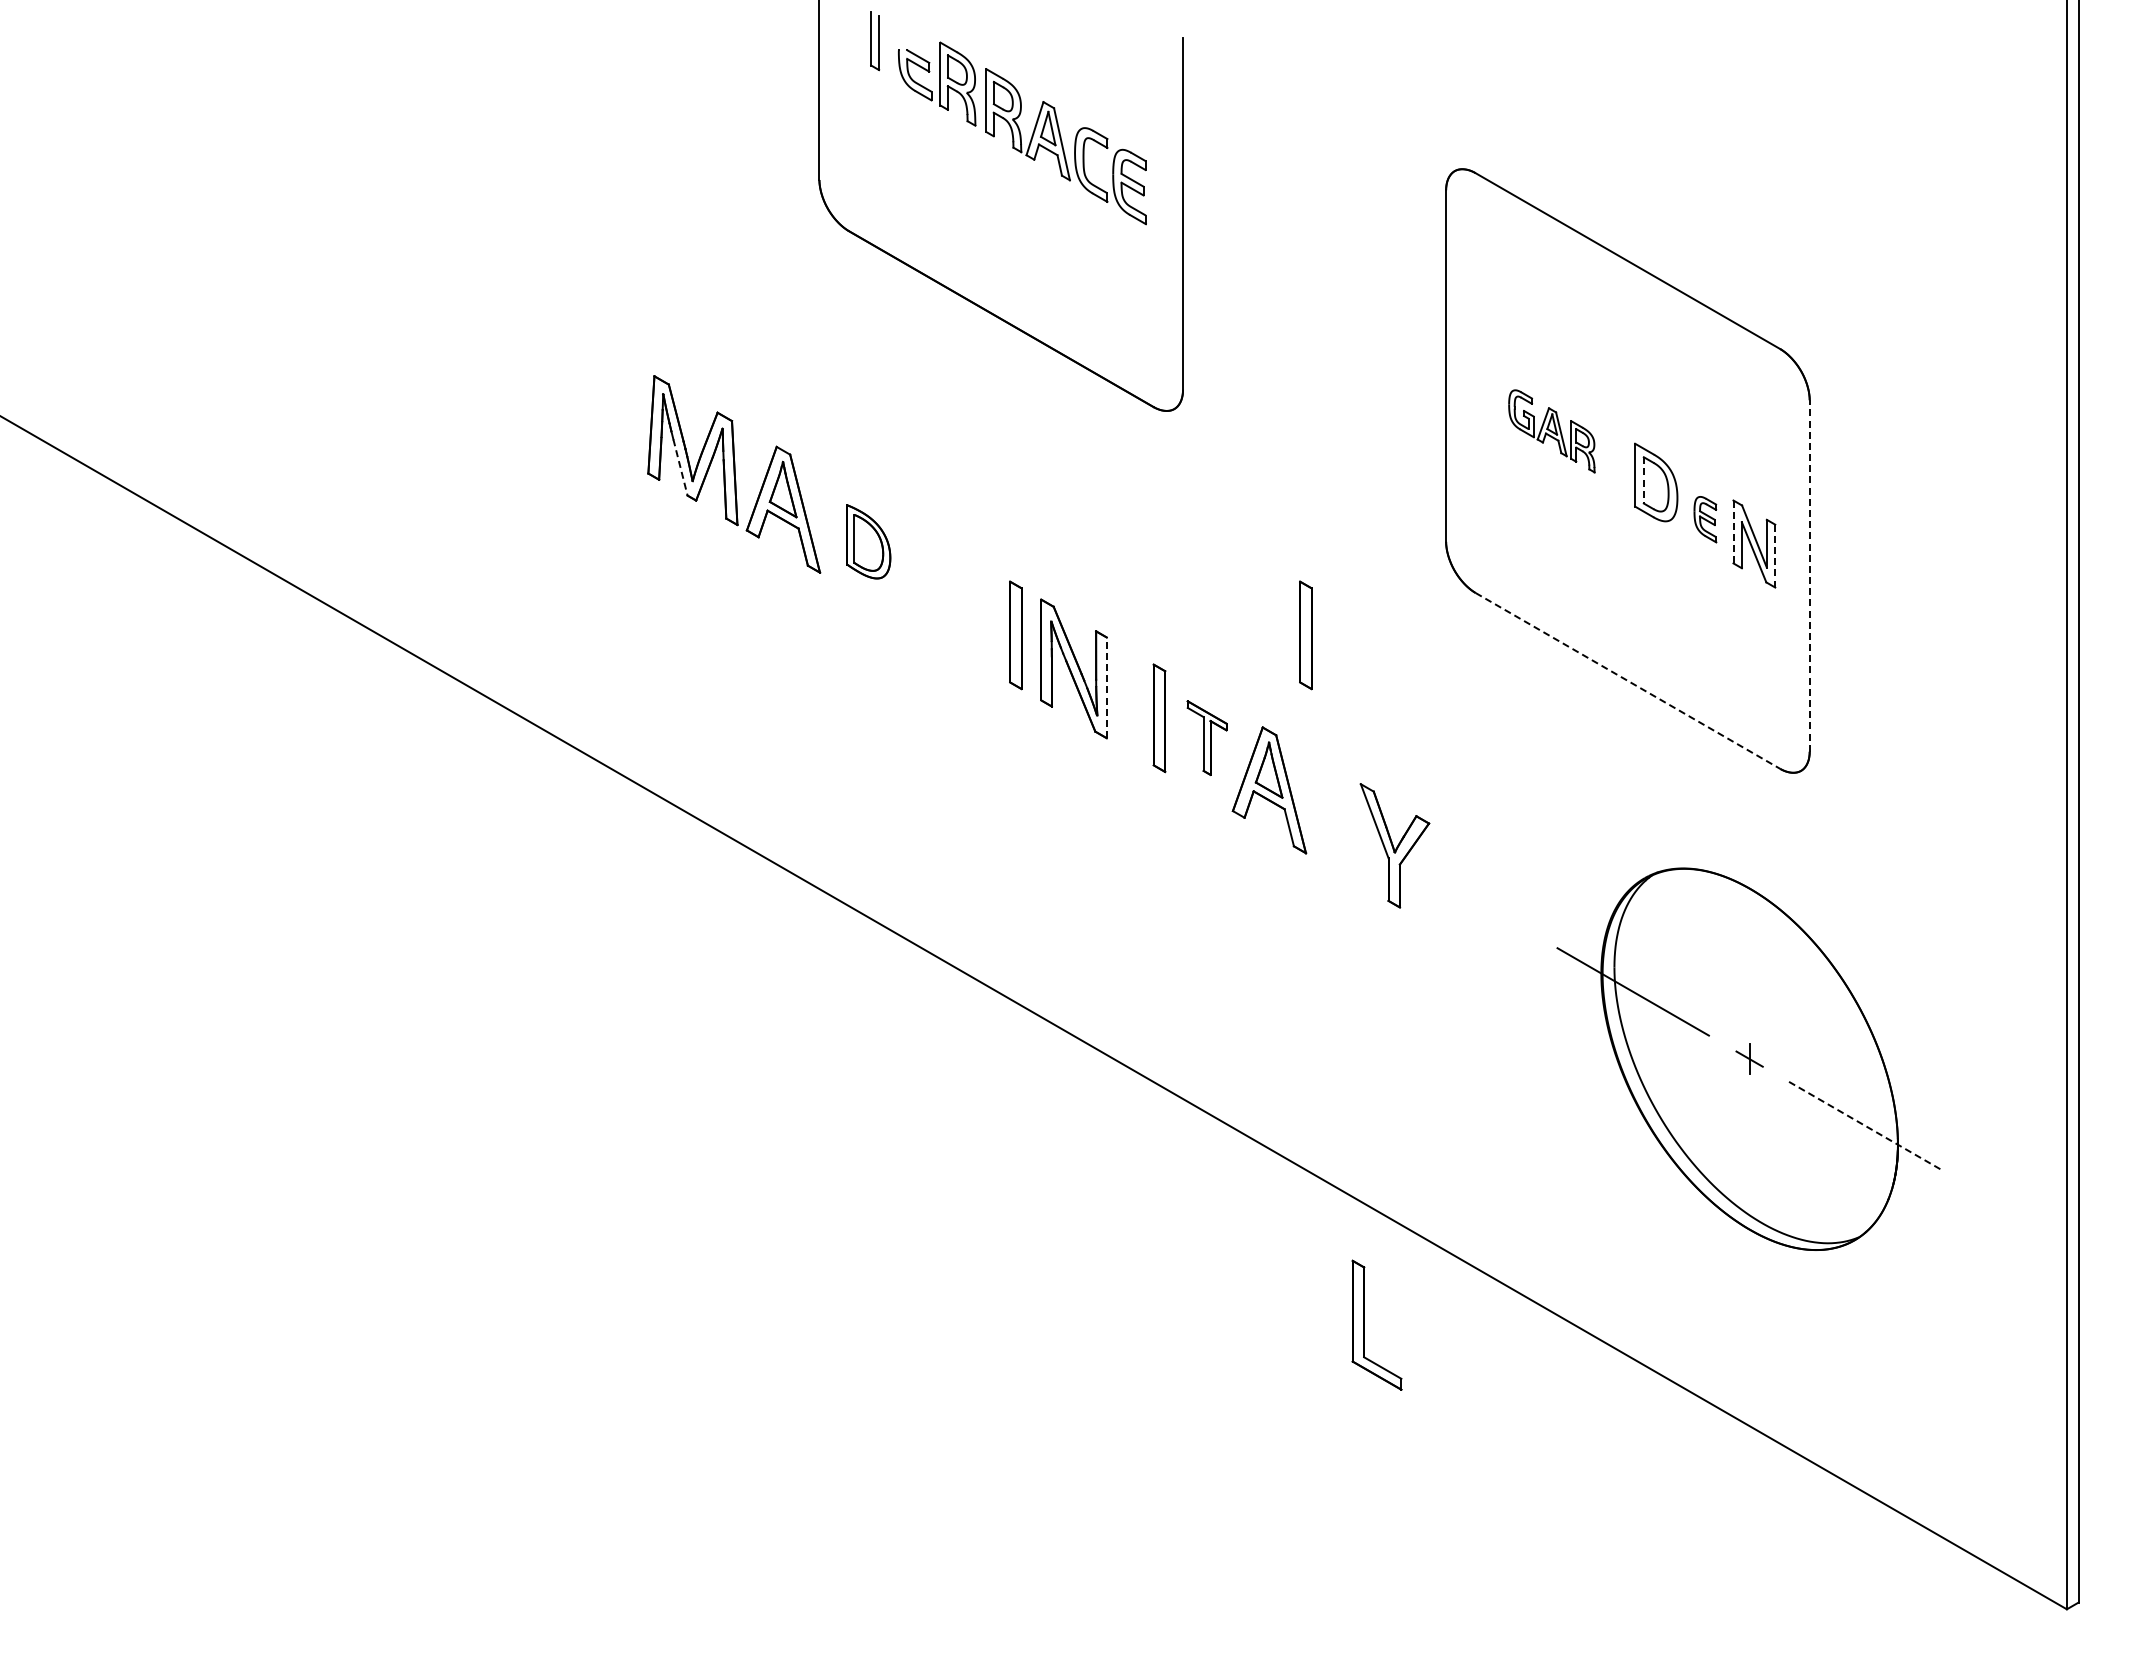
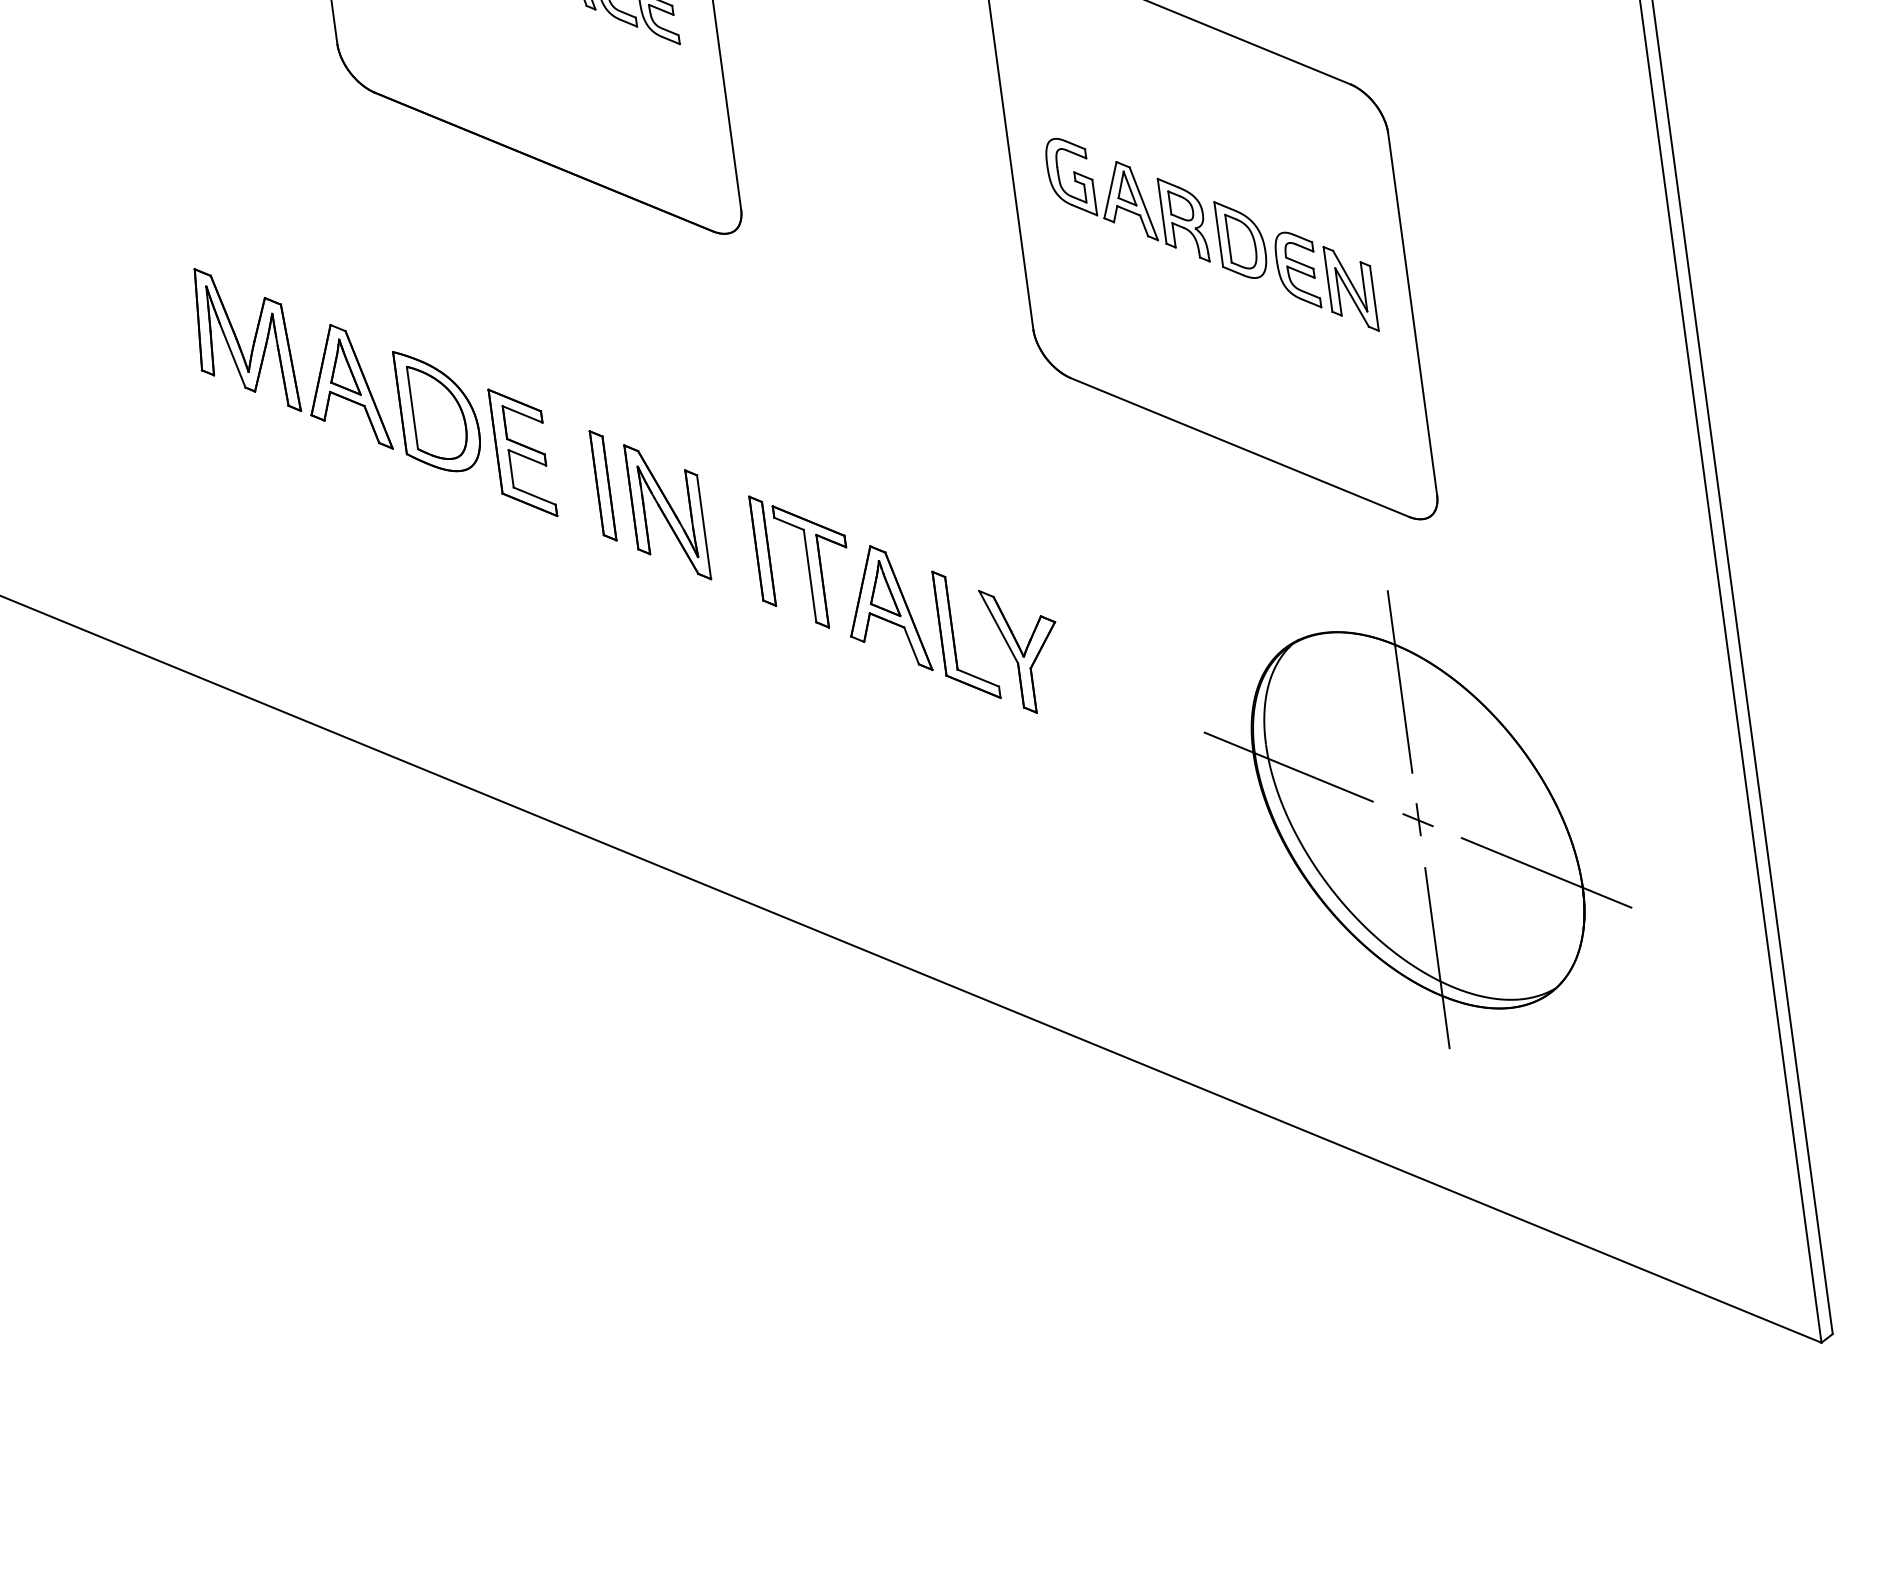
part: (1551, 431) -> (1126, 201), size x1.67
line: (680, 467) -> (234, 359), dashed -> solid
line: (1643, 480) -> (1228, 238), dashed -> solid
part: (1705, 519) -> (1297, 270), size x1.67
line: (1733, 531) -> (1327, 278), dashed -> solid
part: (868, 541) -> (438, 409), size x1.67
line: (1775, 556) -> (1374, 298), dashed -> solid
line: (1809, 575) -> (1412, 313), dashed -> solid
part: (943, 593) -> (522, 452), added
part: (1305, 635) -> (901, 445), removed
line: (1627, 680) -> (1239, 447), dashed -> solid
line: (1106, 687) -> (703, 526), dashed -> solid
part: (1206, 737) -> (813, 564), size x1.67
line: (1750, 924) -> (1400, 681), added
line: (1865, 1126) -> (1546, 873), dashed -> solid
line: (1750, 1192) -> (1437, 957), added
part: (1364, 1324) -> (953, 635), moved

